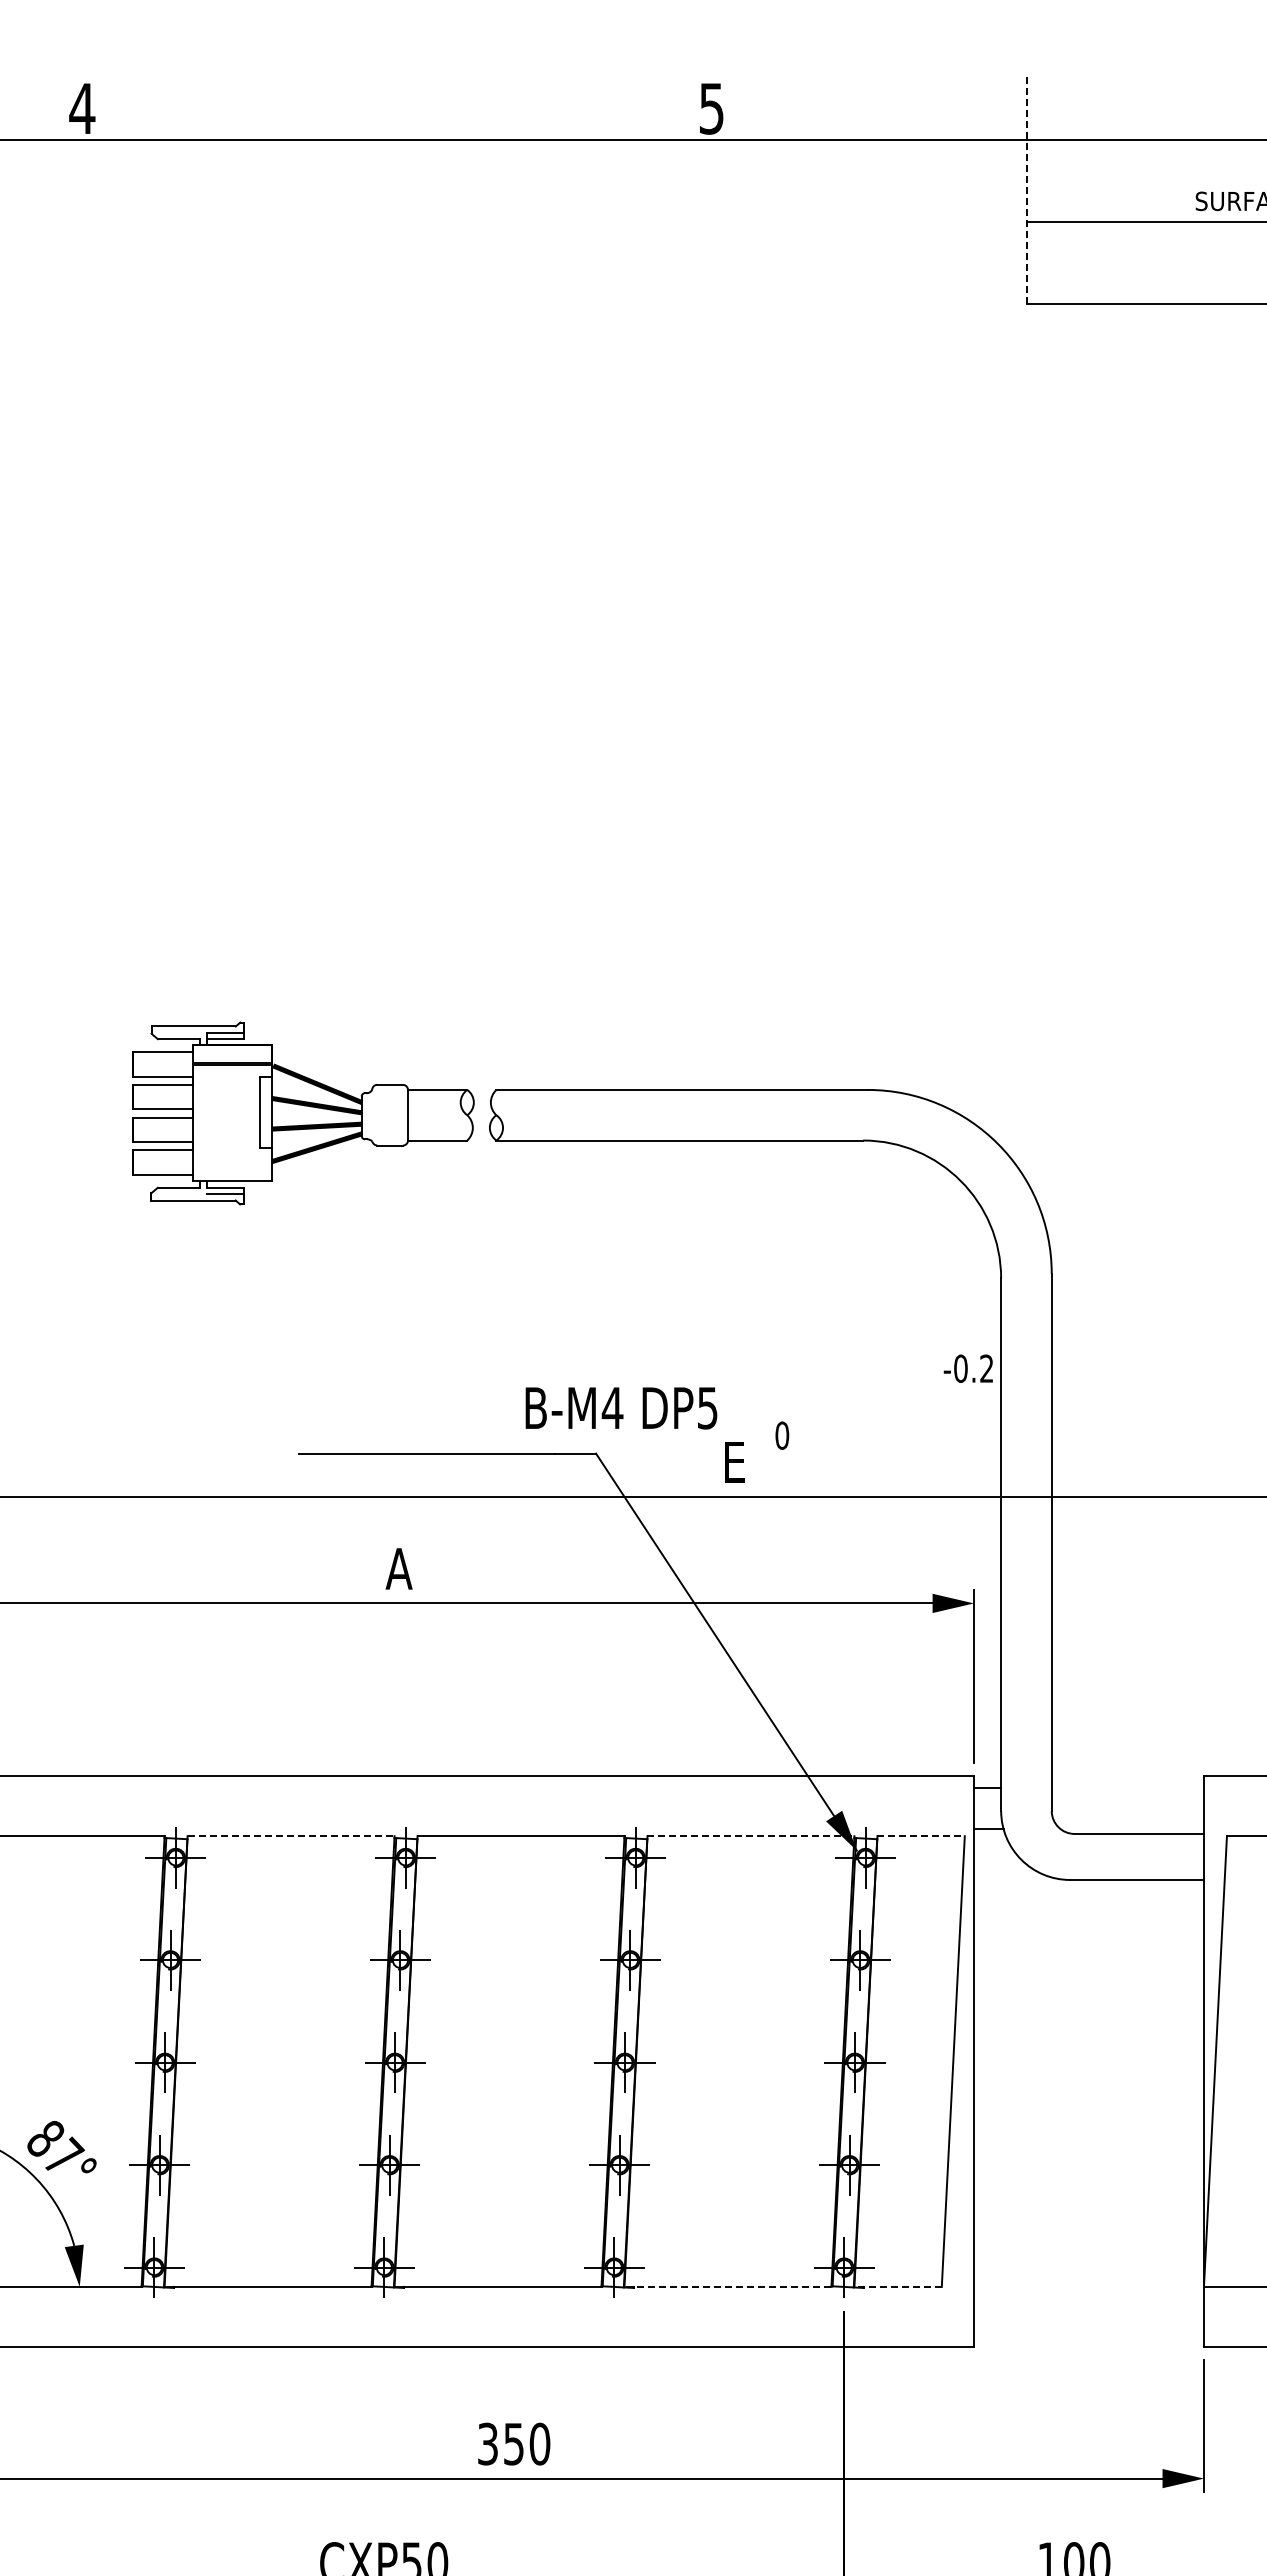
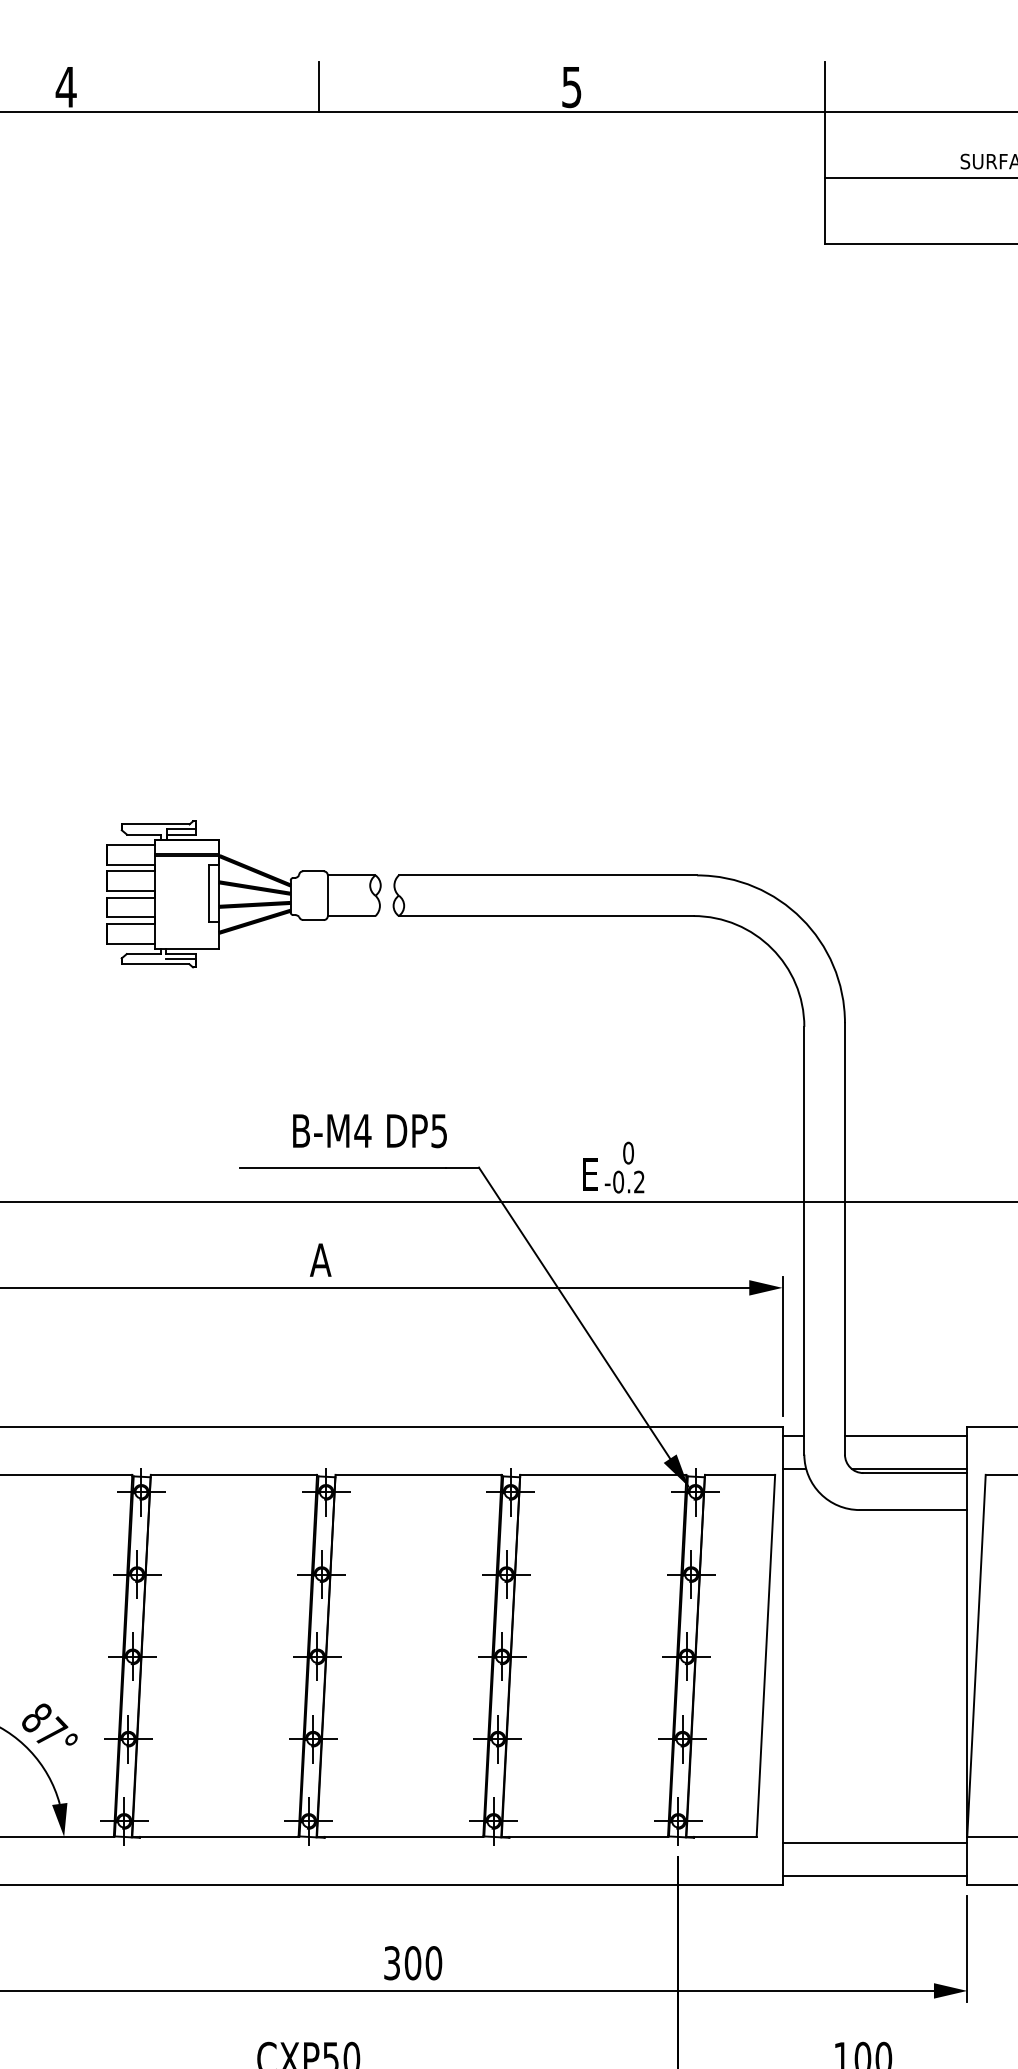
line: (397, 108) -> (319, 87), added
line: (1026, 190) -> (824, 152), dashed -> solid
text: (967, 1368) -> (623, 1181), moved
text: (621, 1408) -> (370, 1131), moved
line: (1127, 1787) -> (905, 1435), added
line: (1131, 1829) -> (909, 1469), added
line: (291, 1836) -> (234, 1475), dashed -> solid
line: (751, 1836) -> (603, 1475), dashed -> solid
line: (921, 1836) -> (740, 1475), dashed -> solid
line: (727, 2286) -> (584, 1836), dashed -> solid
line: (898, 2286) -> (721, 1836), dashed -> solid
line: (1088, 2294) -> (874, 1843), added
line: (1088, 2335) -> (874, 1875), added
text: (513, 2443) -> (412, 1962), 350 -> 300

